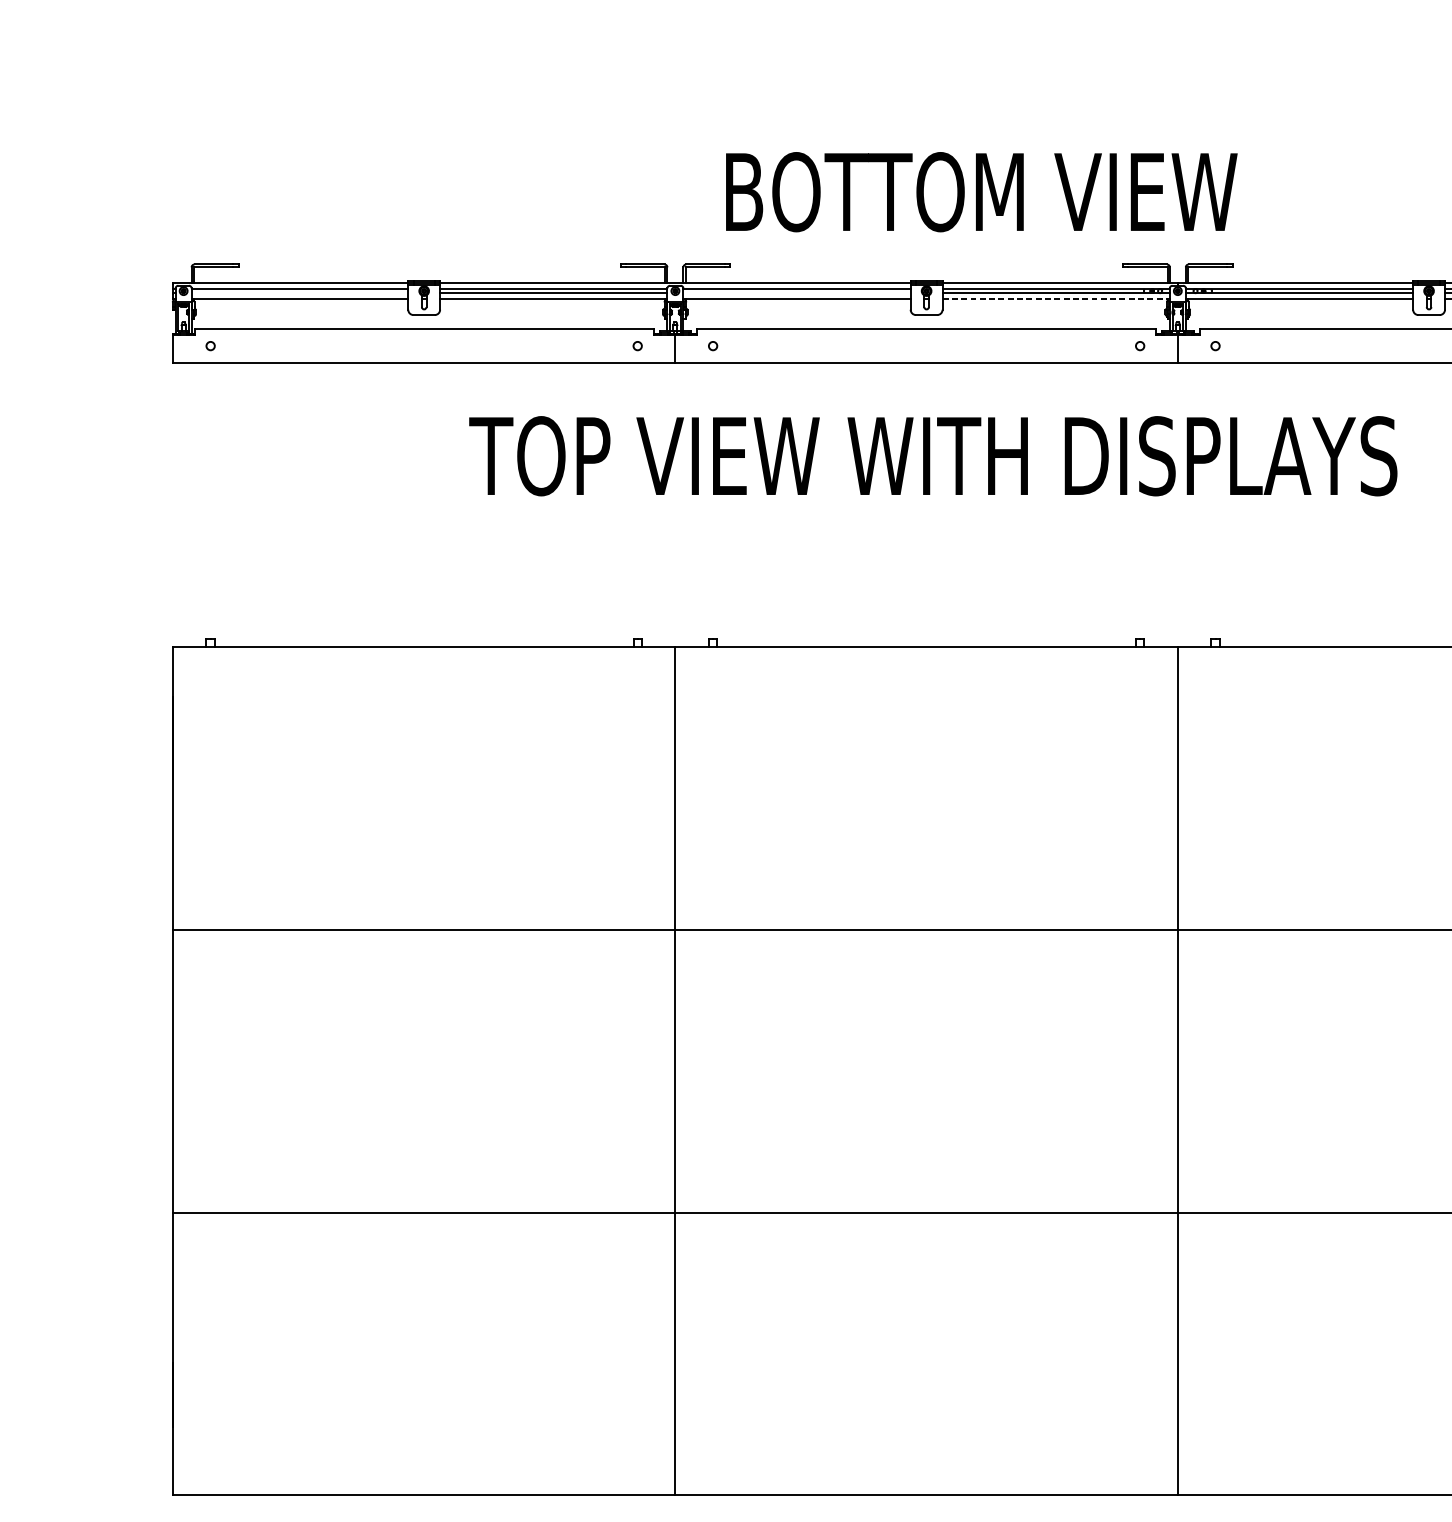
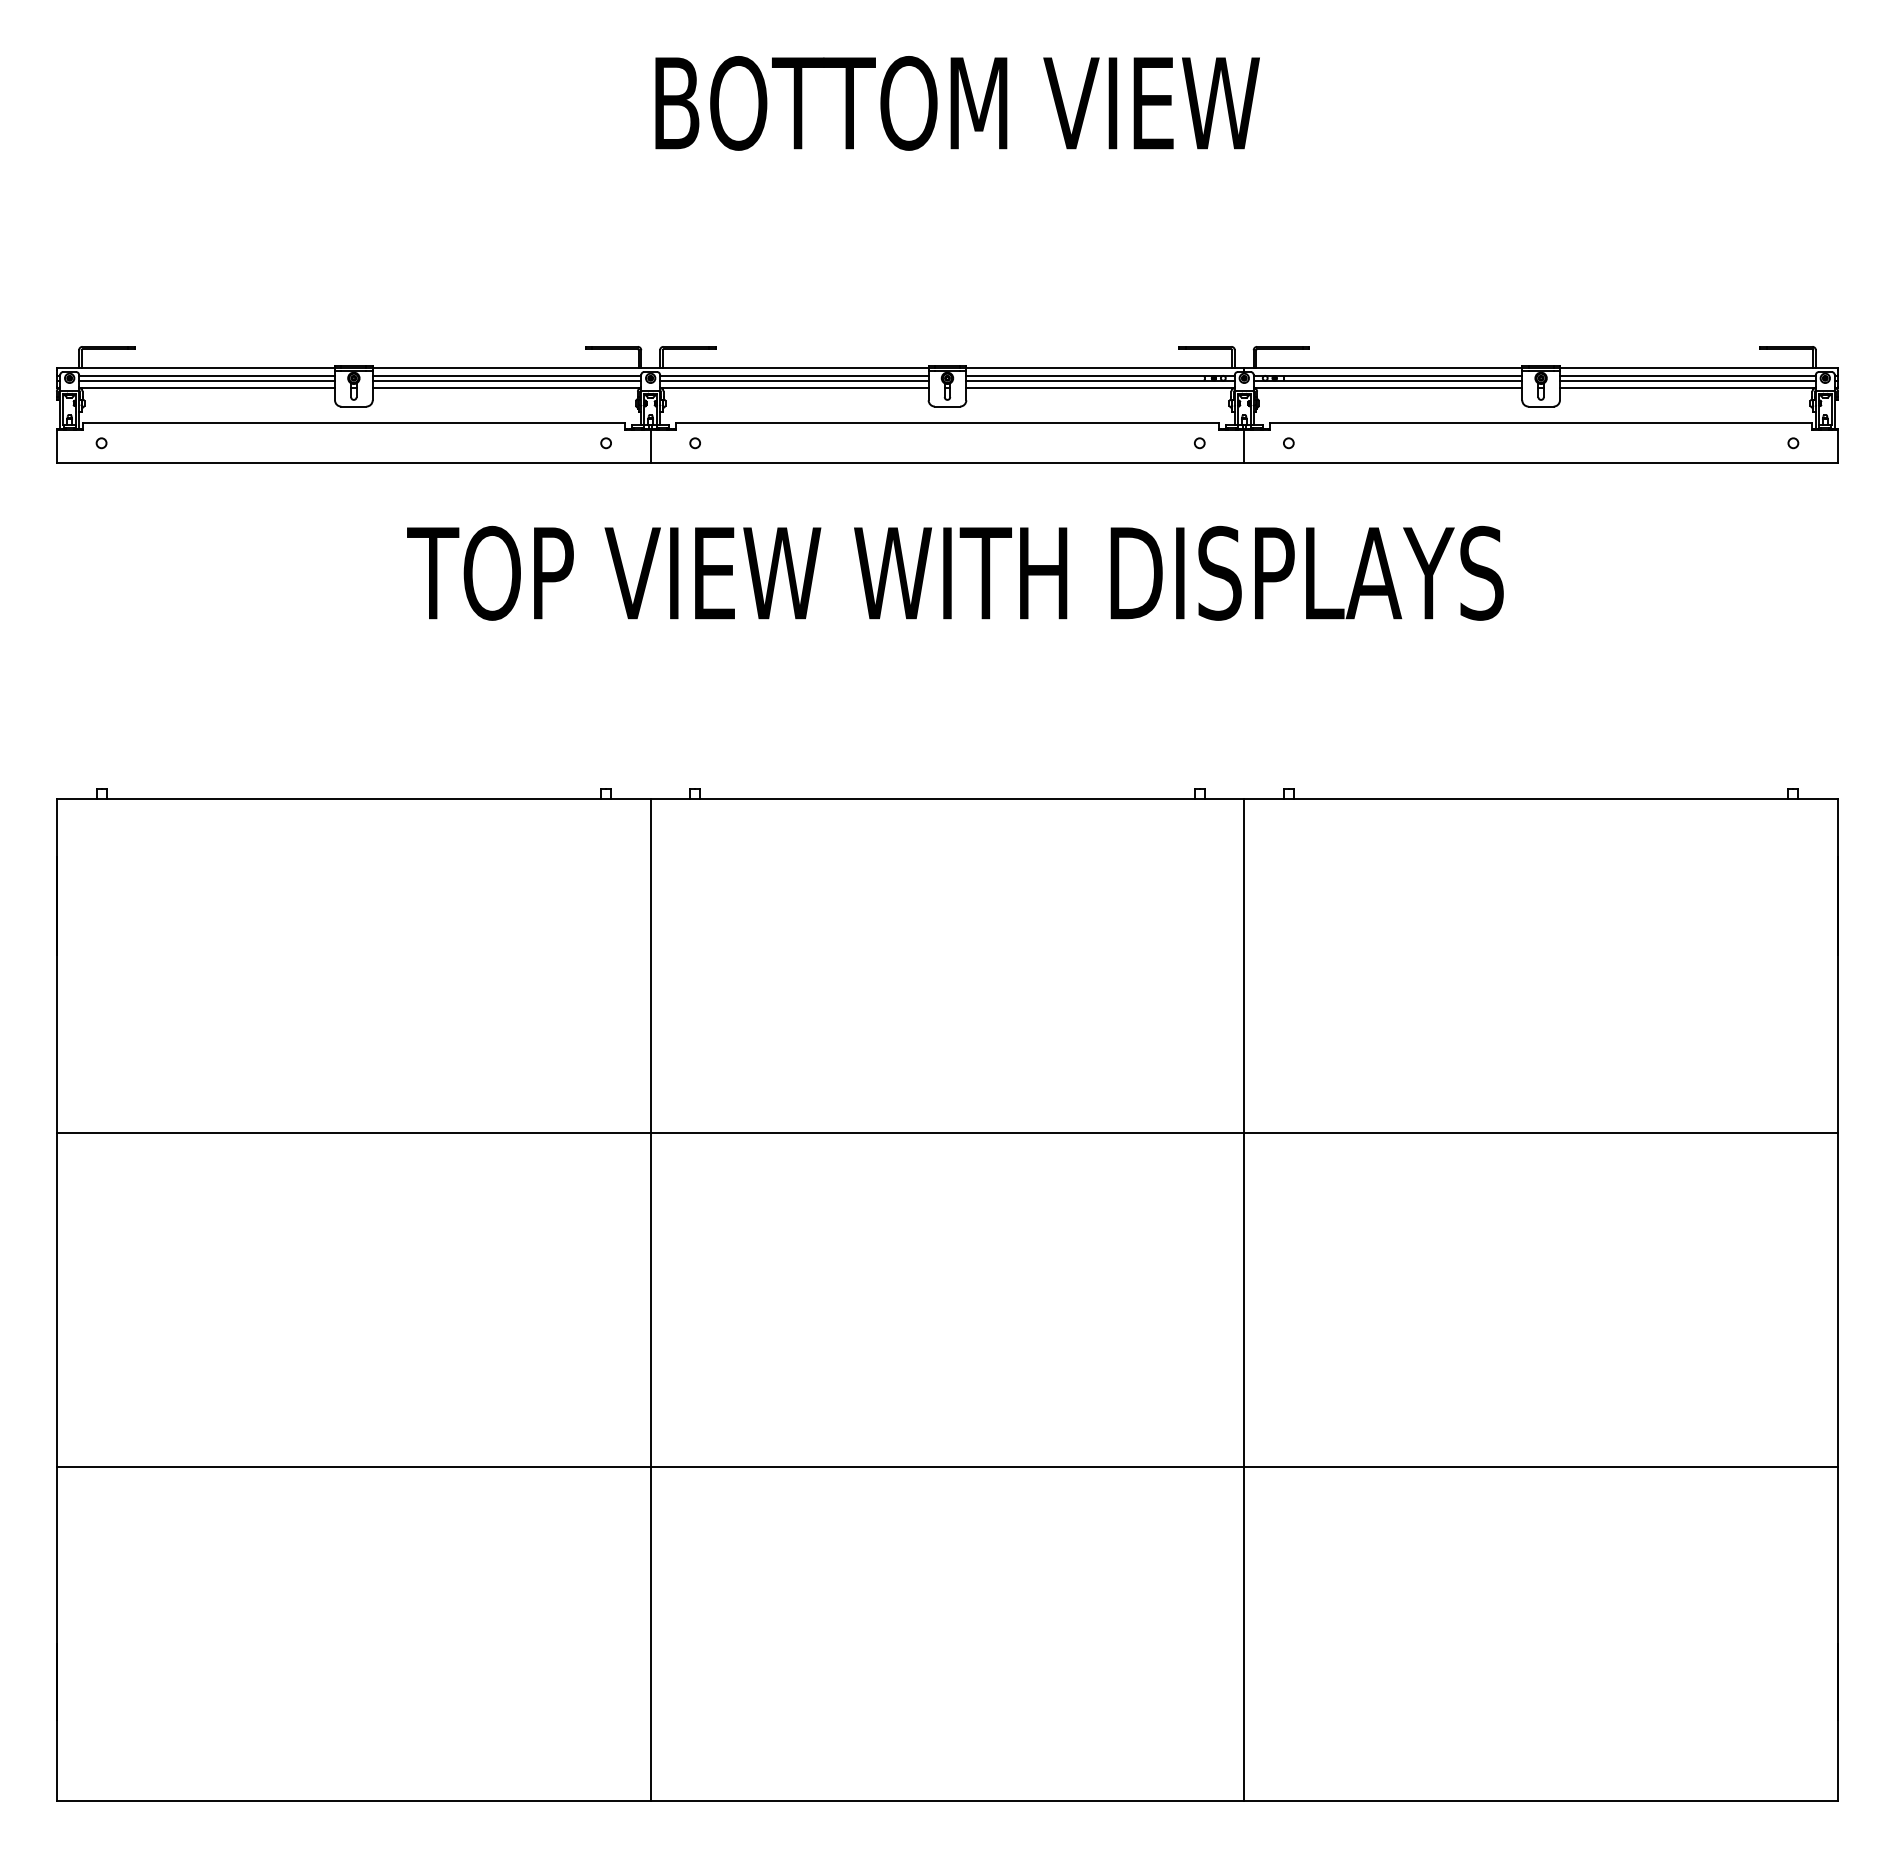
text: (981, 192) -> (957, 103), moved
line: (300, 292) -> (207, 380), added
line: (797, 292) -> (794, 380), added
line: (1056, 299) -> (1101, 388), dashed -> solid

